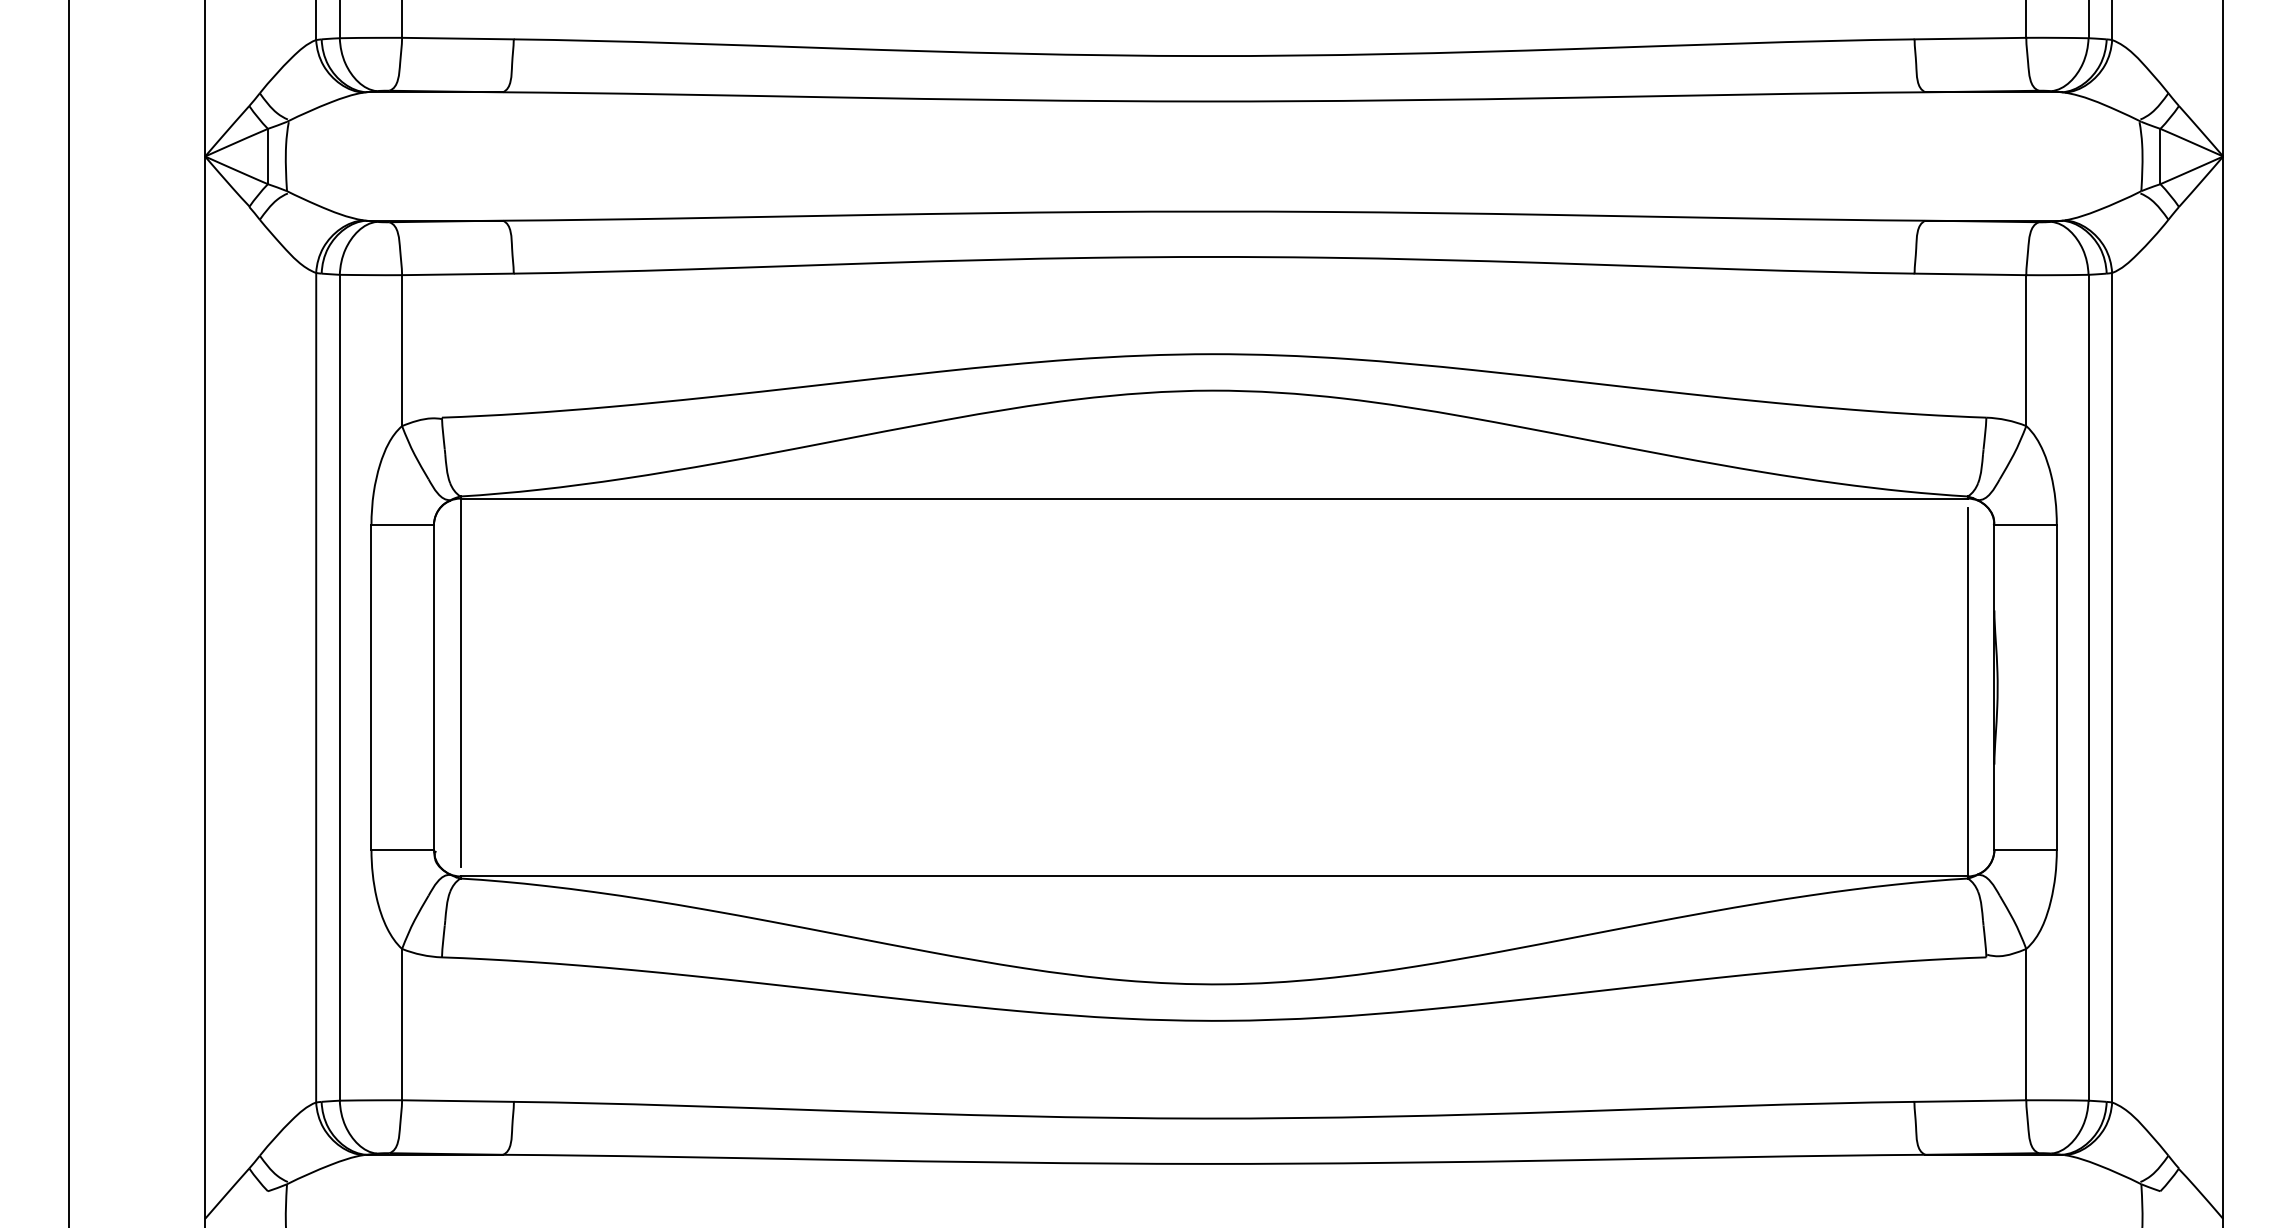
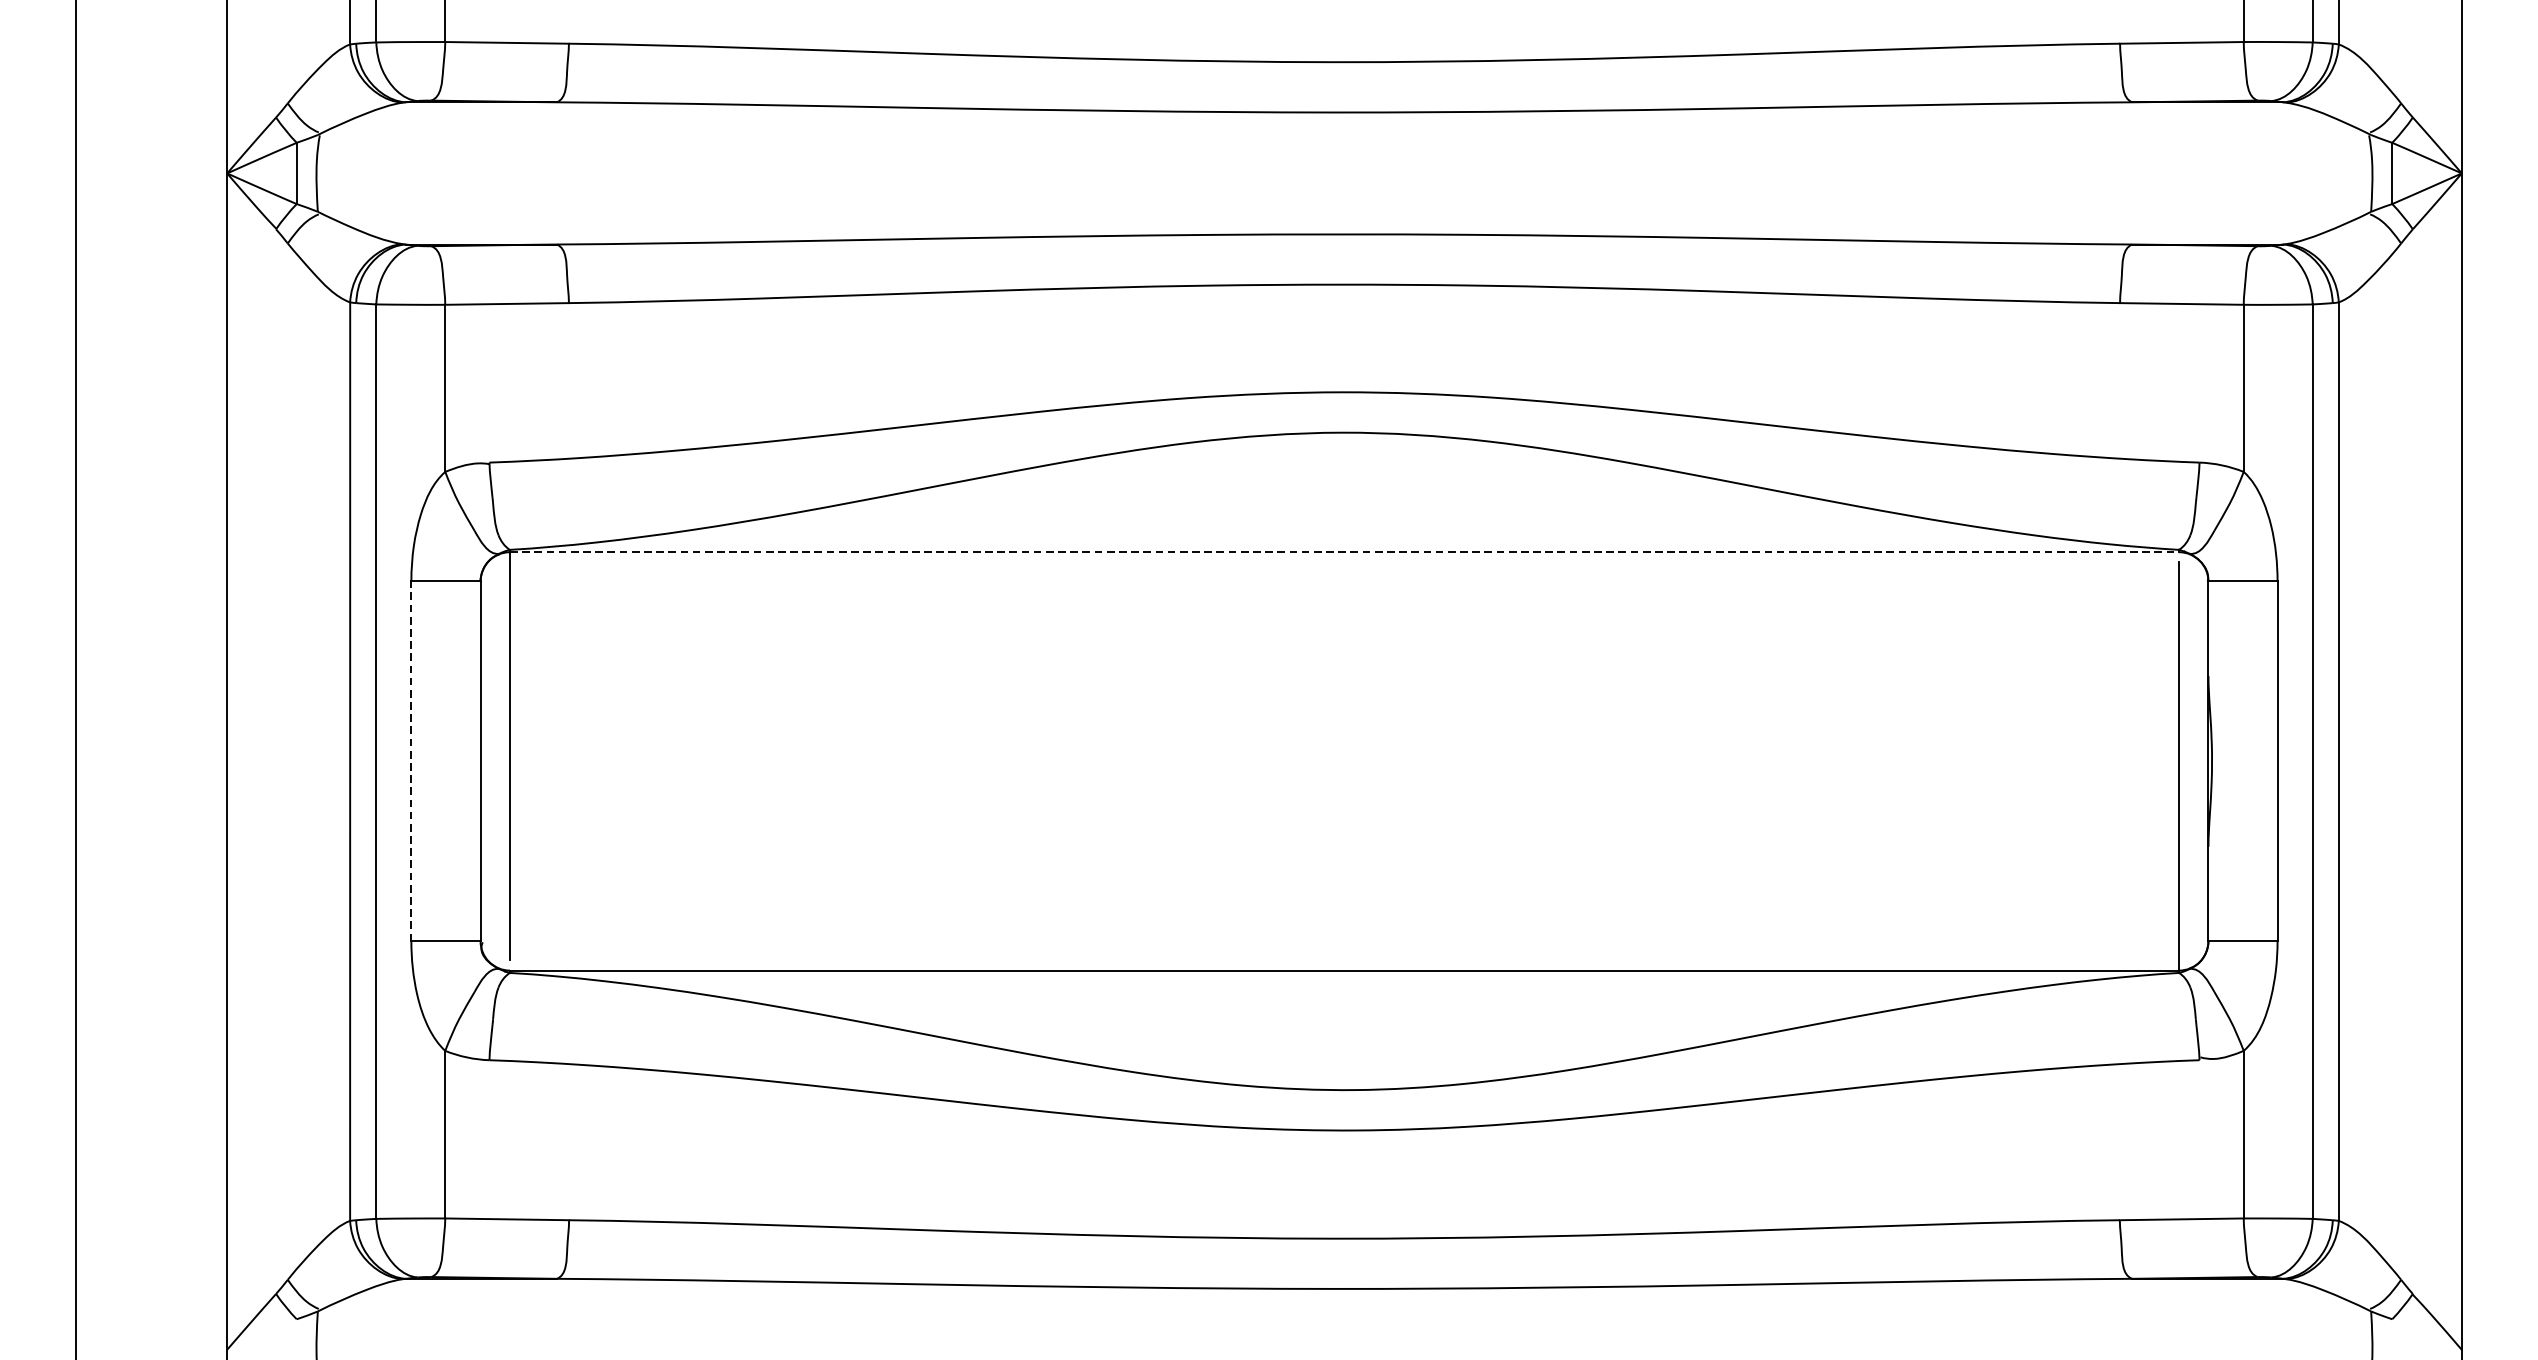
line: (1214, 498) -> (1344, 552), solid -> dashed
line: (371, 686) -> (411, 760), solid -> dashed

